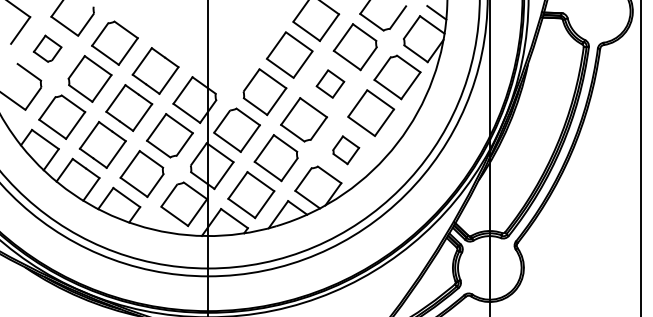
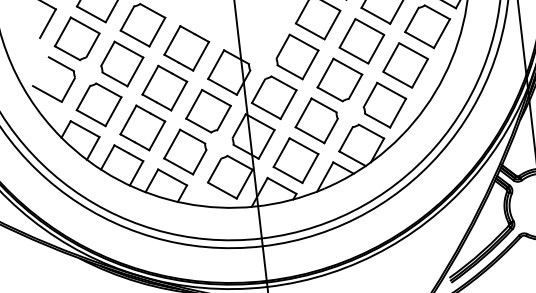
part: (47, 48) -> (76, 38), size x1.67
part: (330, 83) -> (361, 40), size x1.67
part: (345, 150) -> (384, 105), size x1.67

